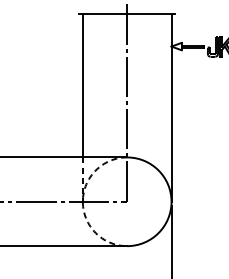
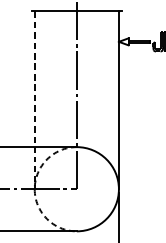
line: (82, 85) -> (34, 78), solid -> dashed

